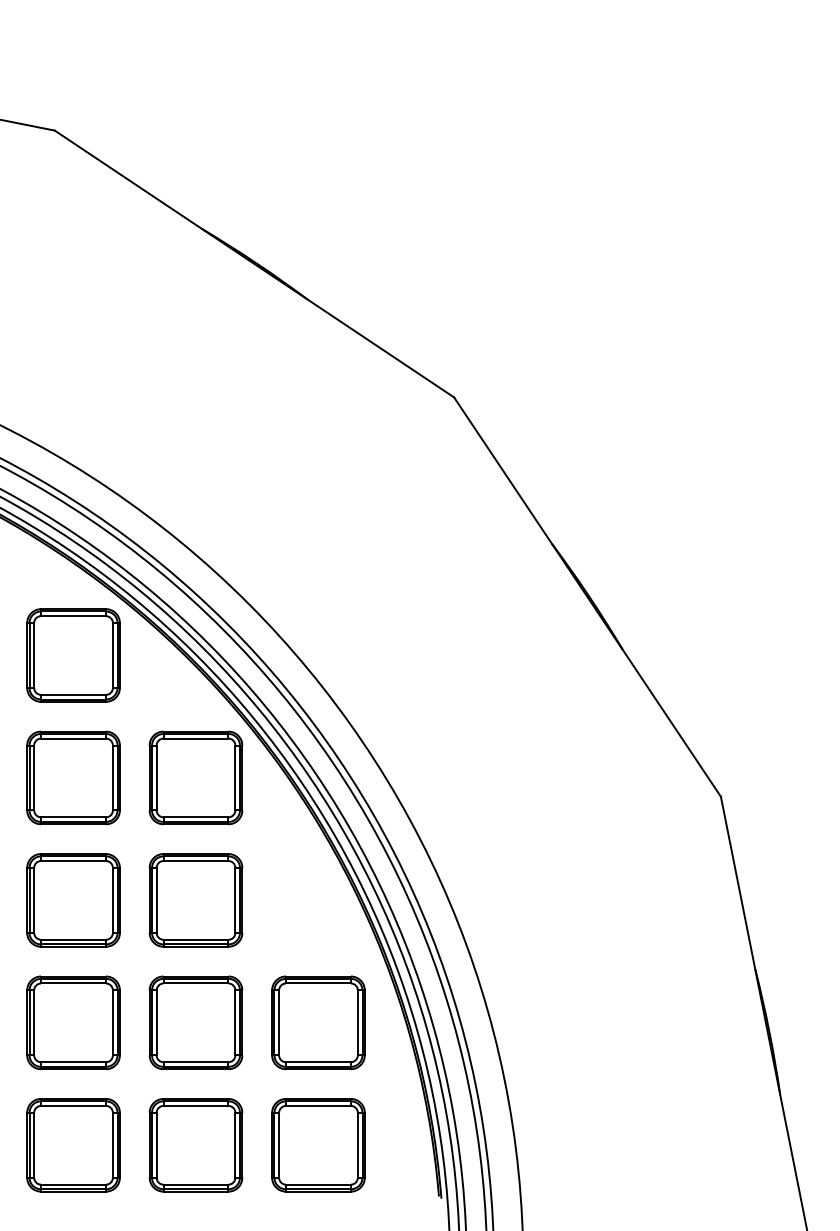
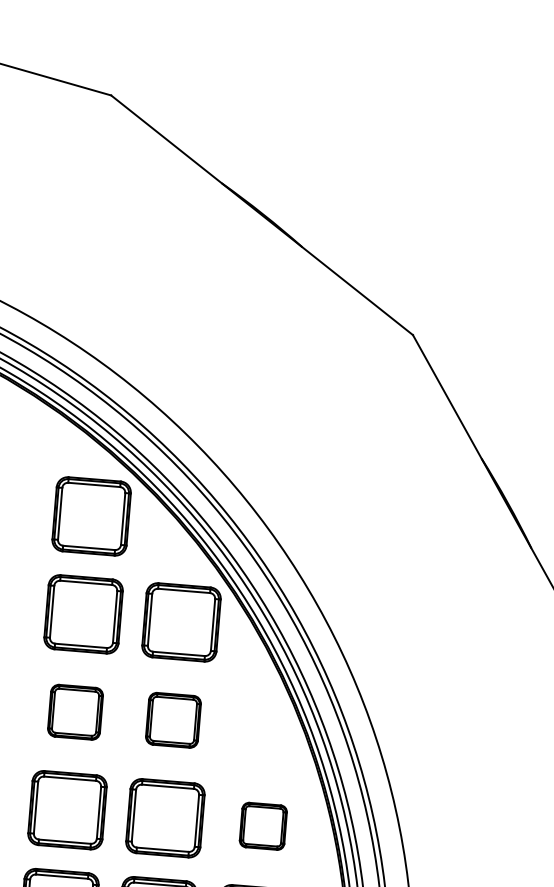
part: (73, 900) -> (75, 712), size x0.7
part: (195, 900) -> (173, 720), size x0.7
part: (318, 1022) -> (263, 826), size x0.6

